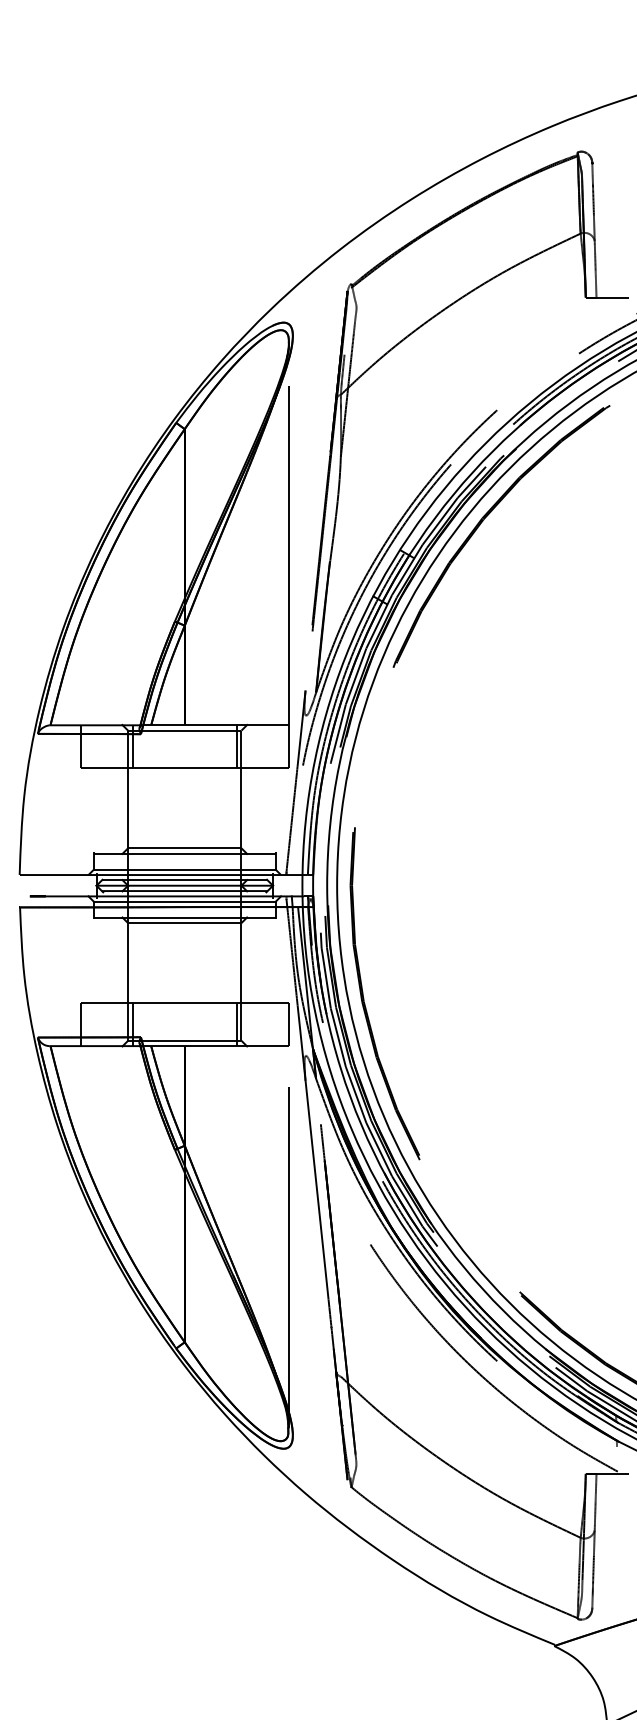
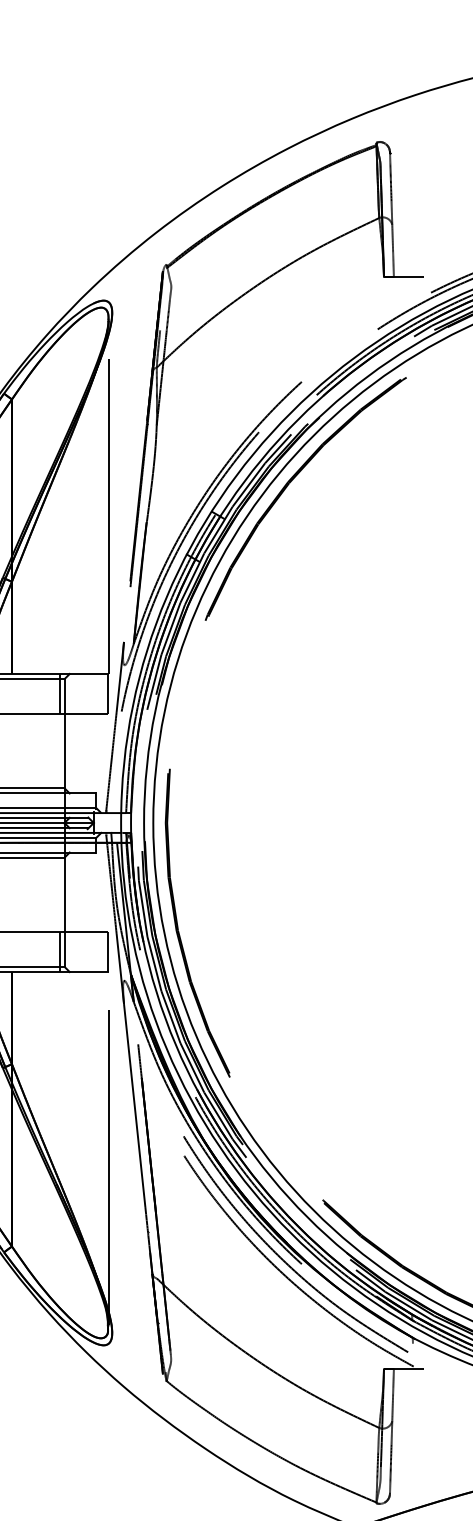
curve: (475, 1354) -> (281, 1257), added

